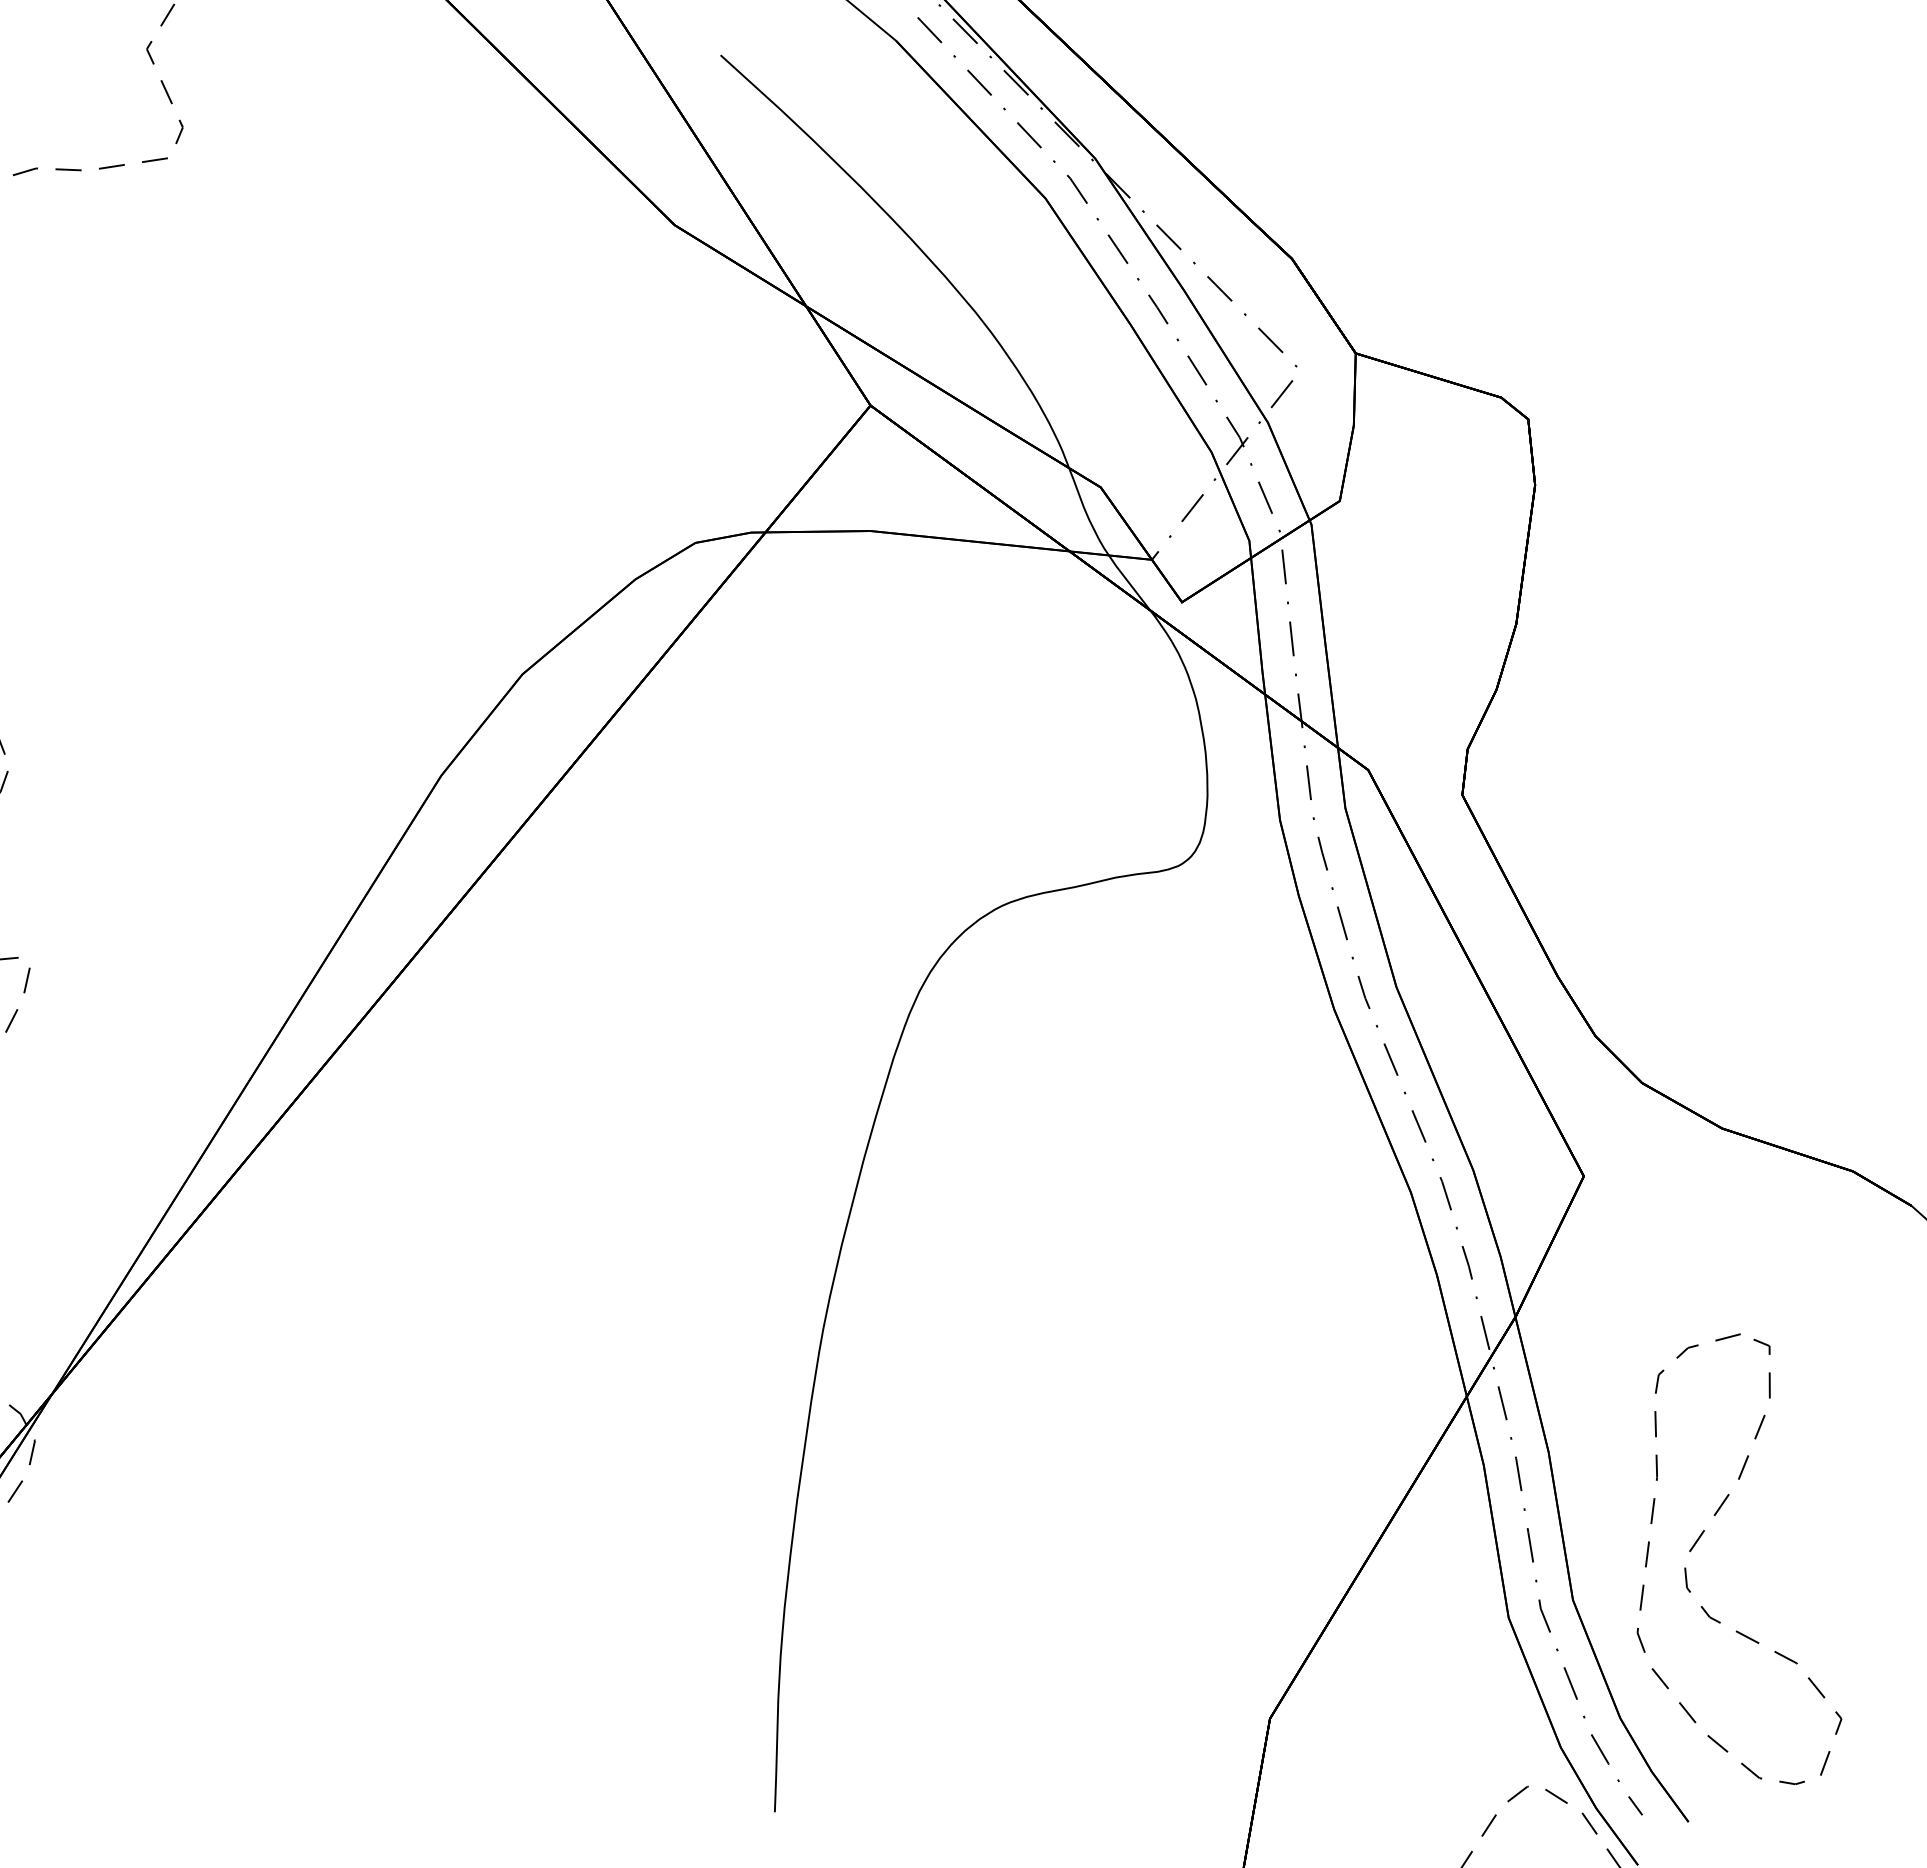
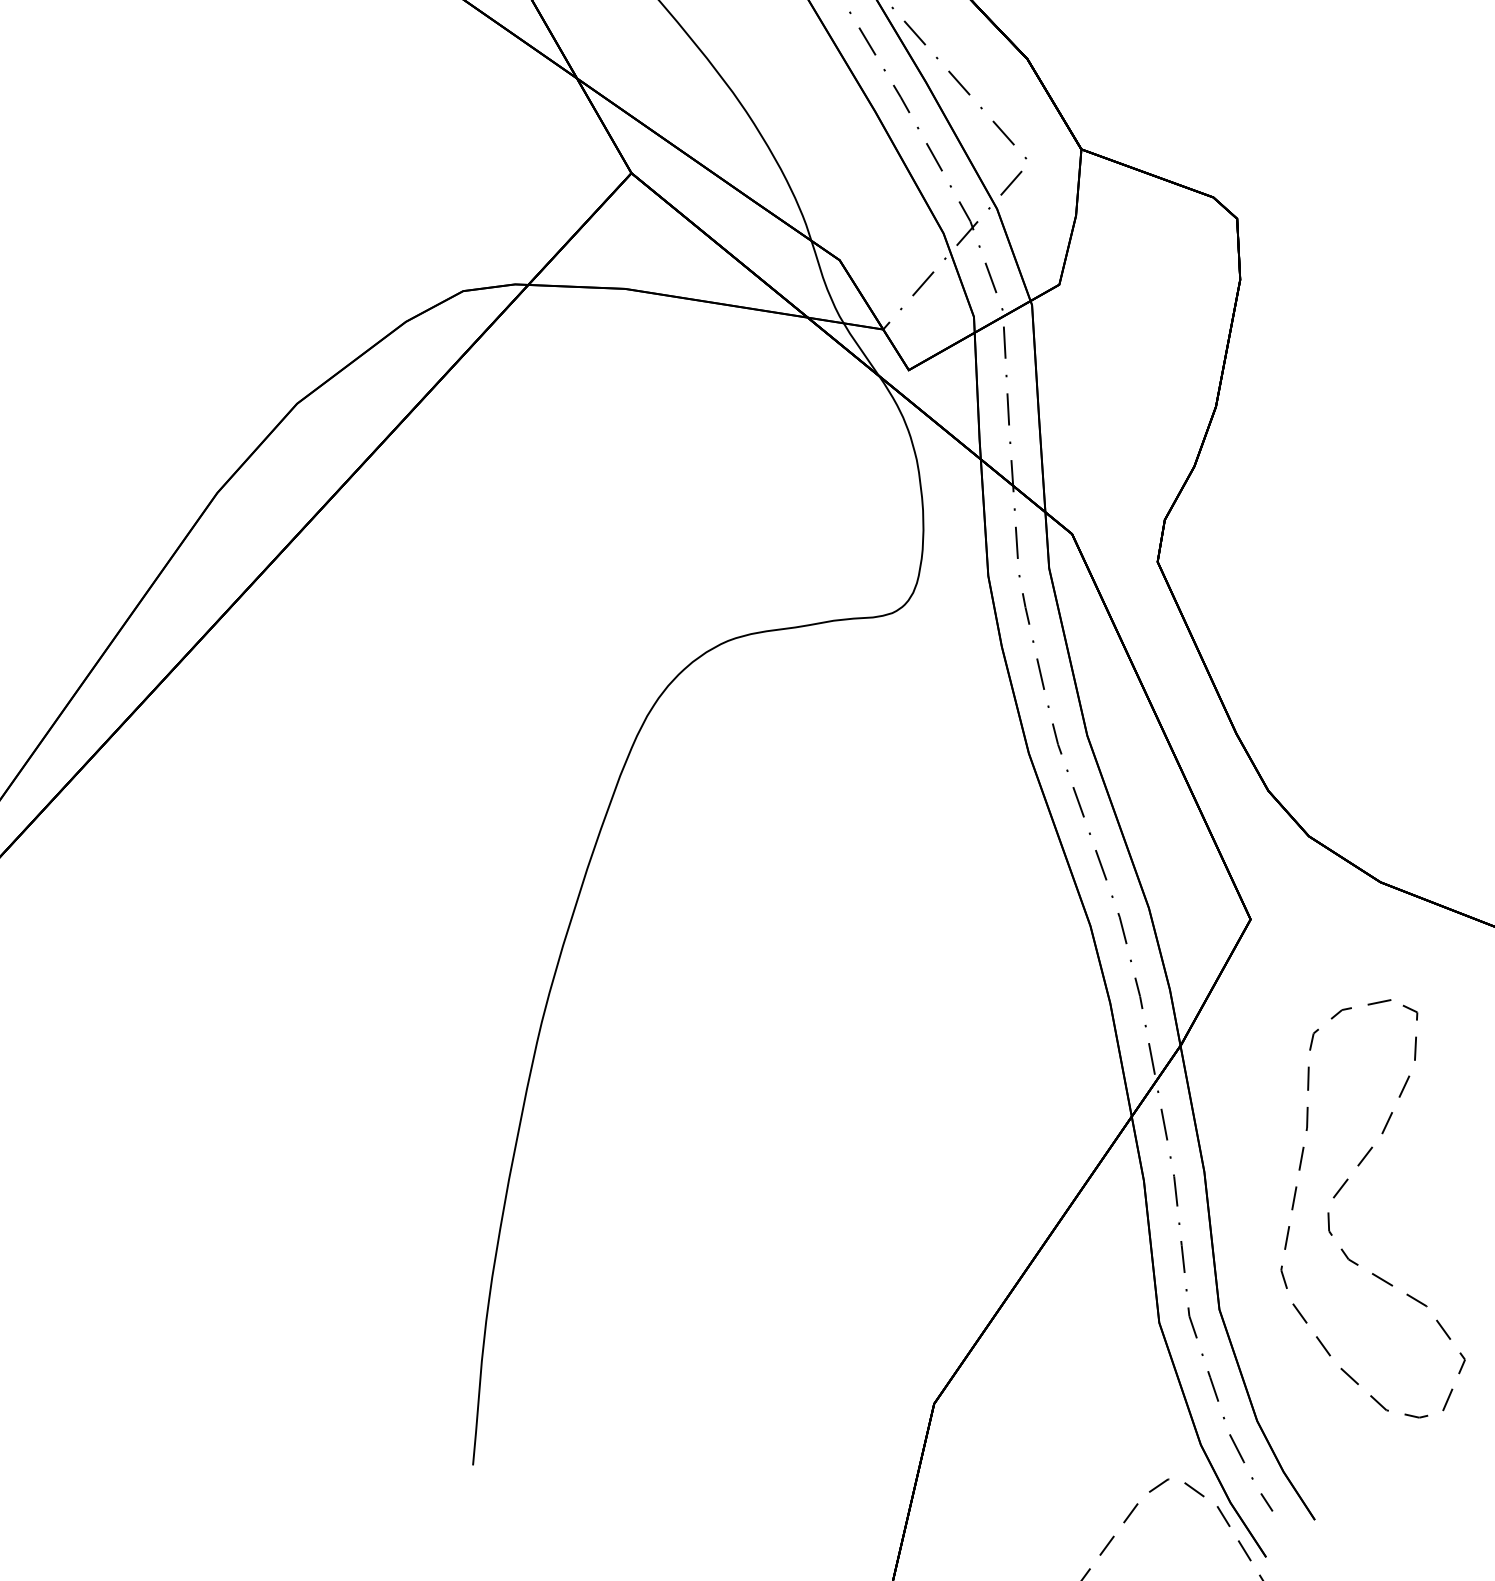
part: (1704, 1532) -> (1348, 1181), moved

